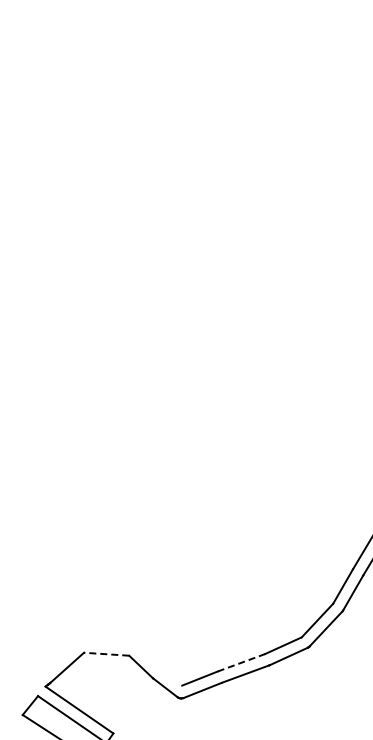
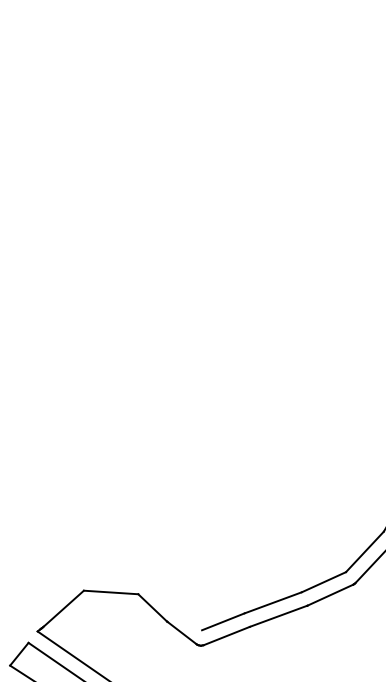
line: (106, 654) -> (110, 592), dashed -> solid
line: (241, 662) -> (273, 602), dashed -> solid

